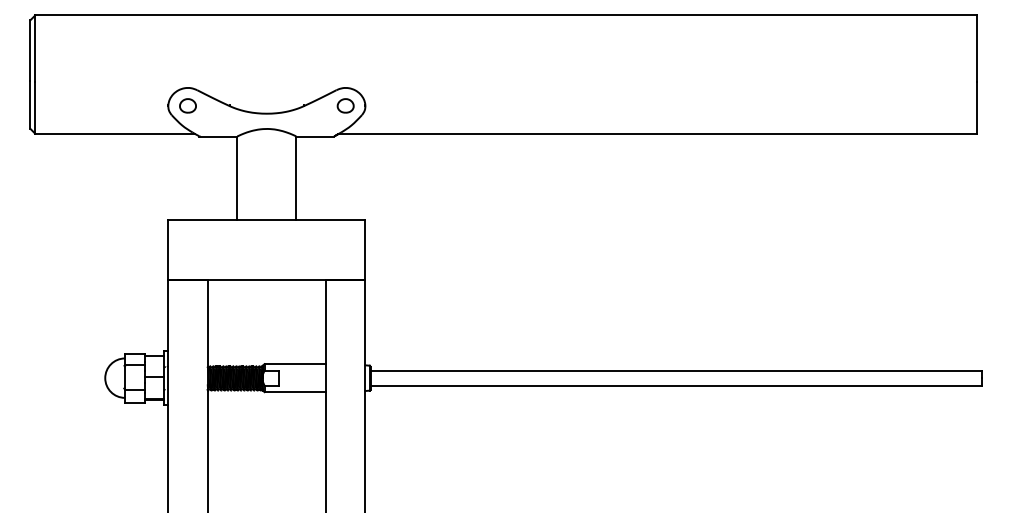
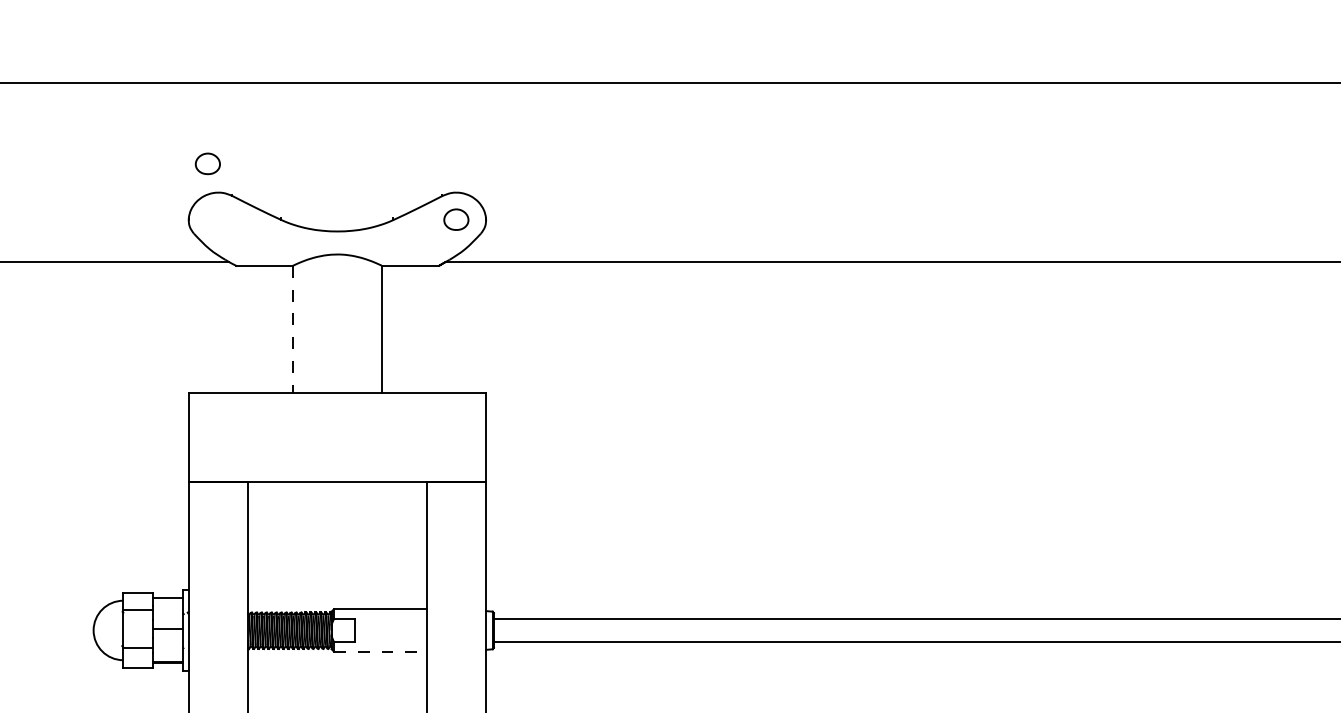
part: (187, 105) -> (207, 163), moved
line: (237, 178) -> (293, 329), solid -> dashed
line: (295, 392) -> (380, 652), solid -> dashed

